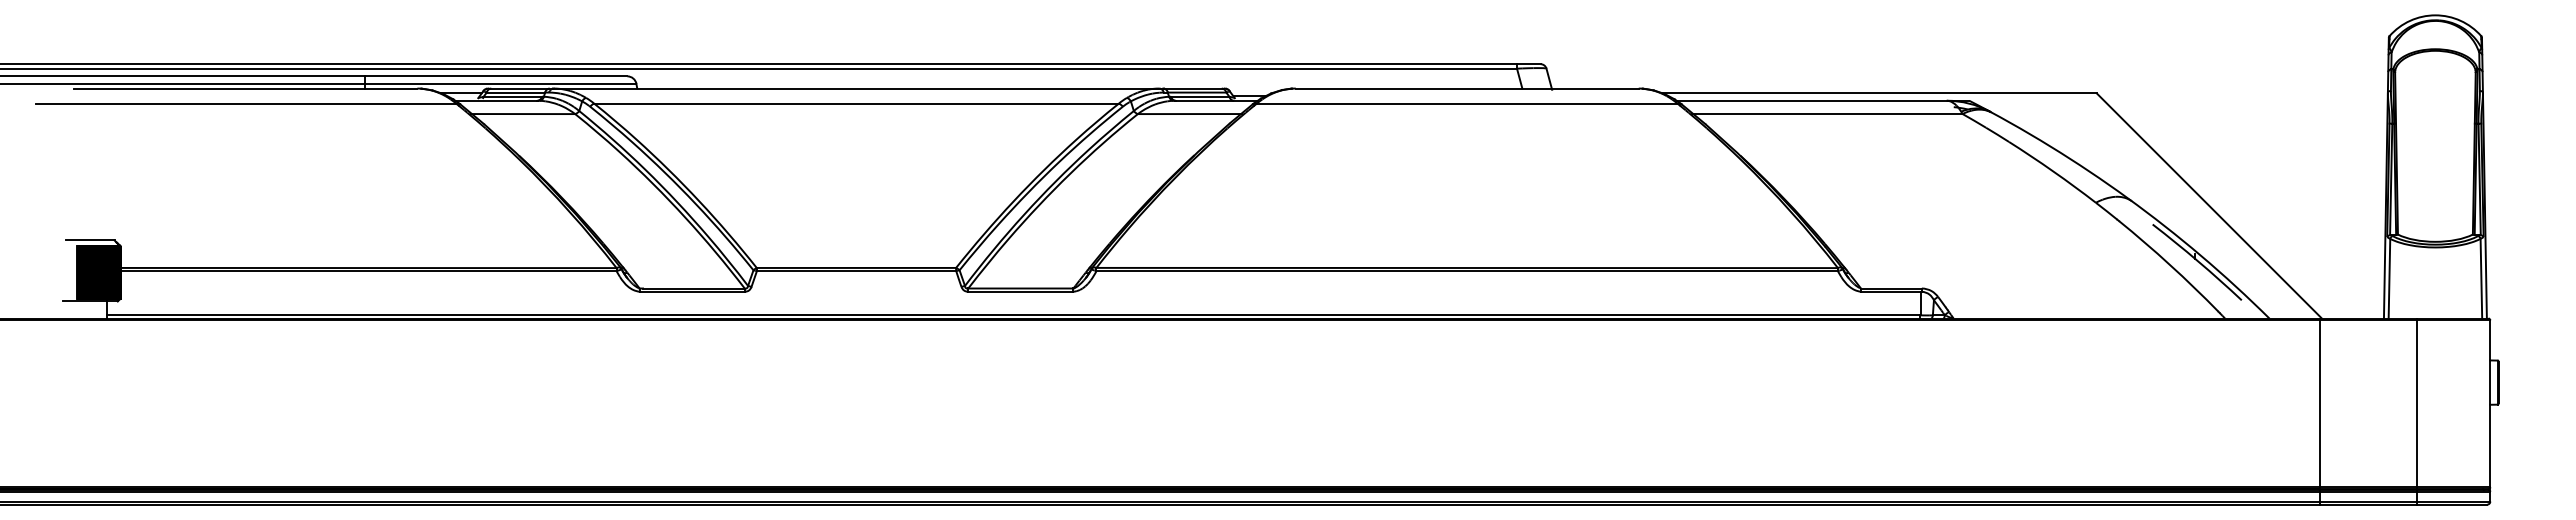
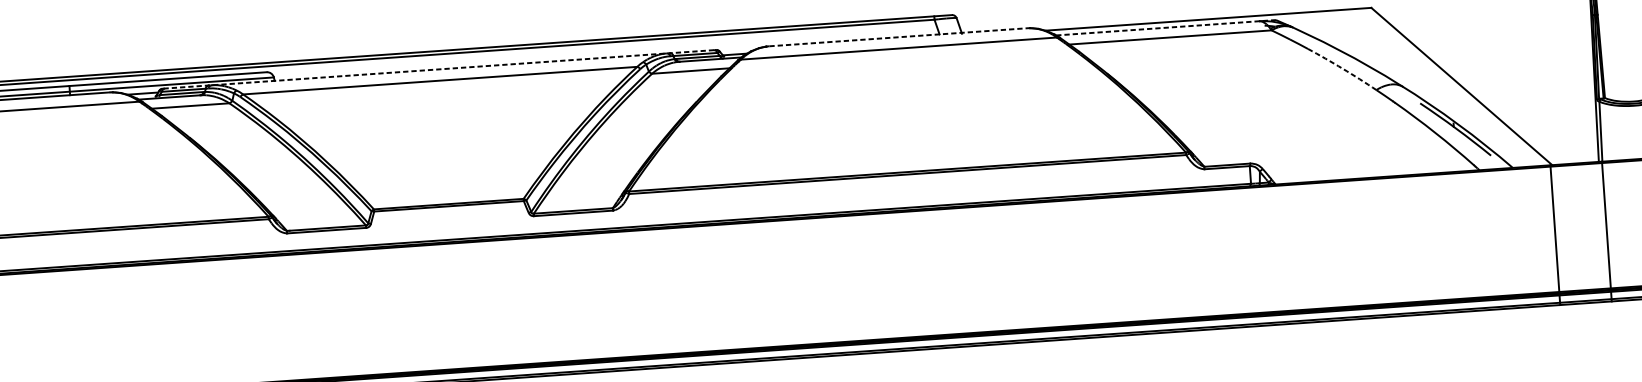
line: (857, 88) -> (440, 69), solid -> dashed
line: (1467, 88) -> (898, 37), solid -> dashed
line: (1823, 100) -> (1166, 27), solid -> dashed
arc: (2053, 171) -> (1342, 68), solid -> dashed
line: (2417, 411) -> (1607, 231), moved

